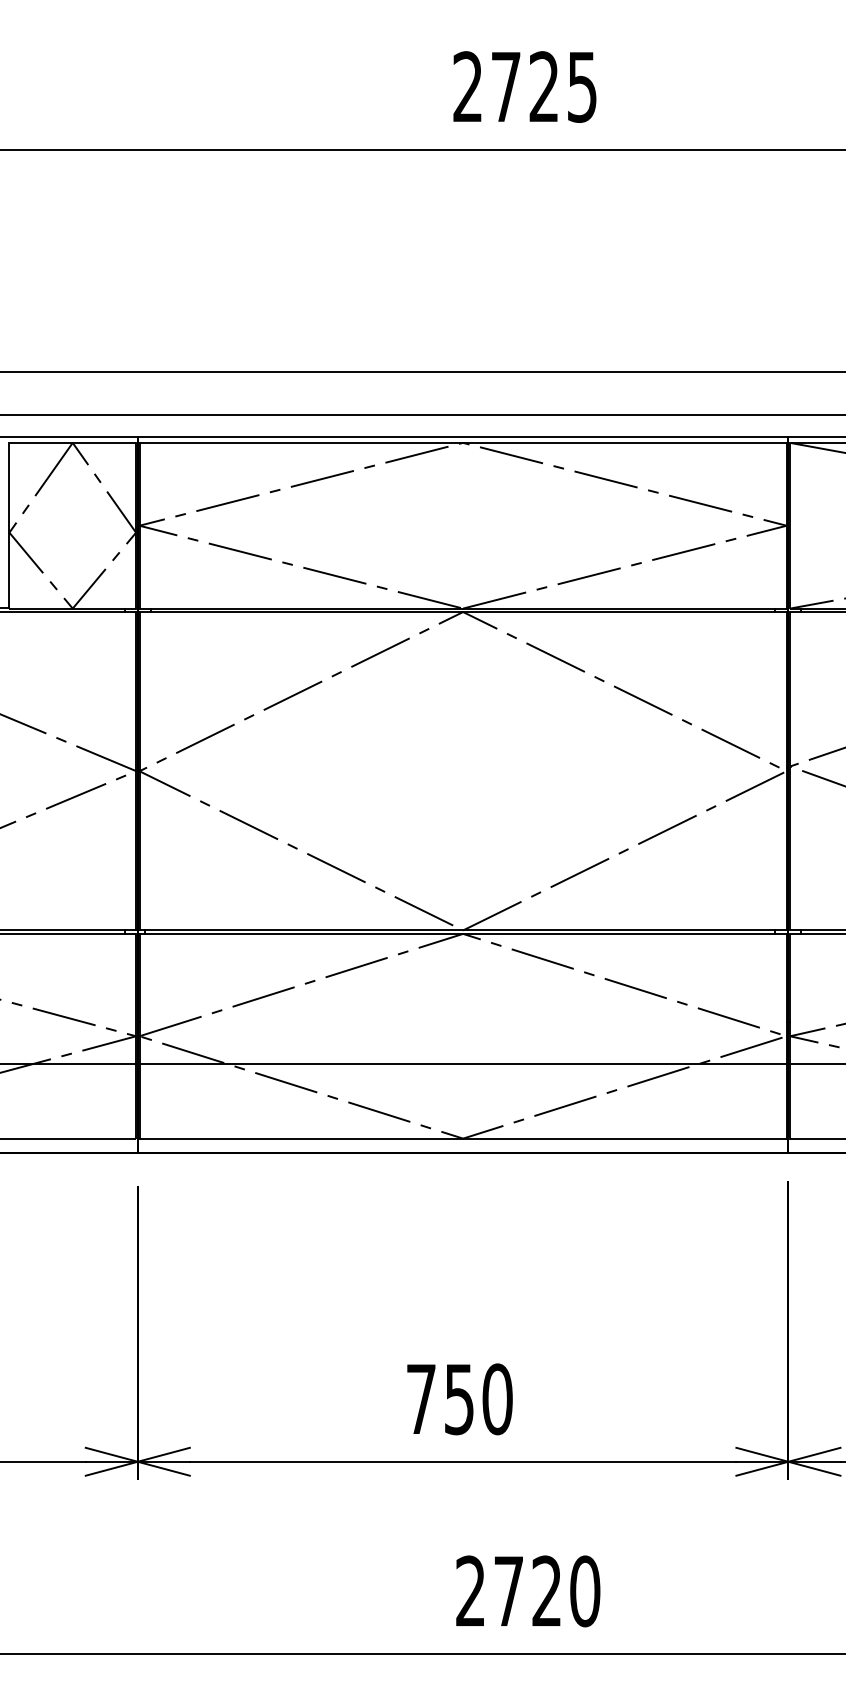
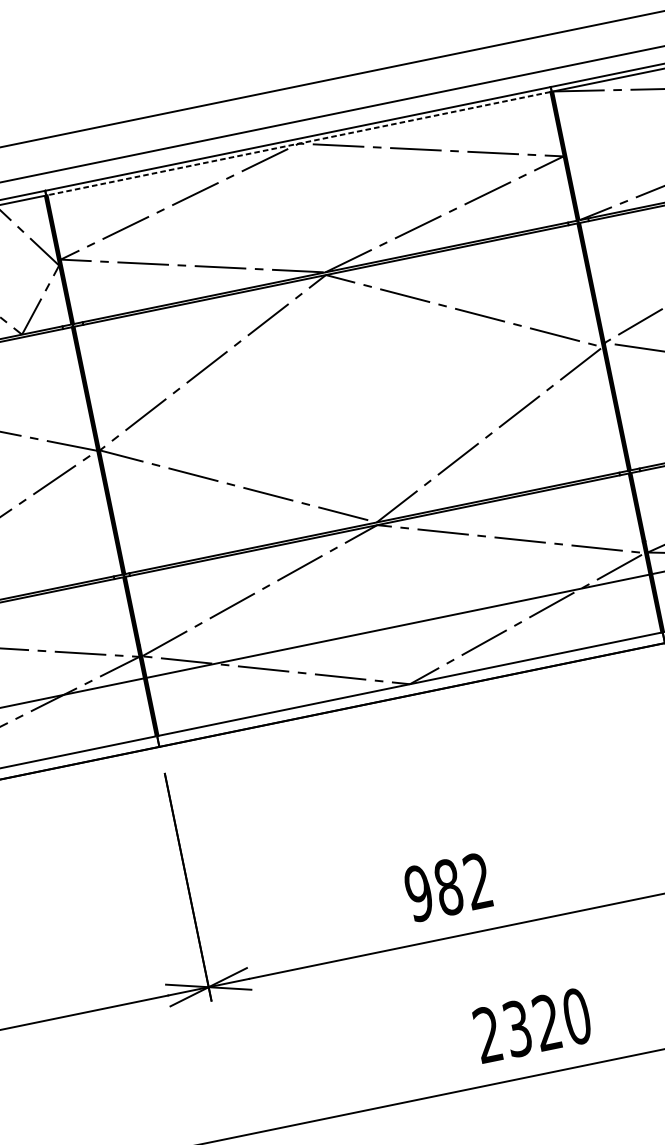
line: (463, 442) -> (299, 143), solid -> dashed
text: (459, 1399) -> (448, 887), 750 -> 982
text: (508, 1591) -> (517, 1028), 2720 -> 2320

